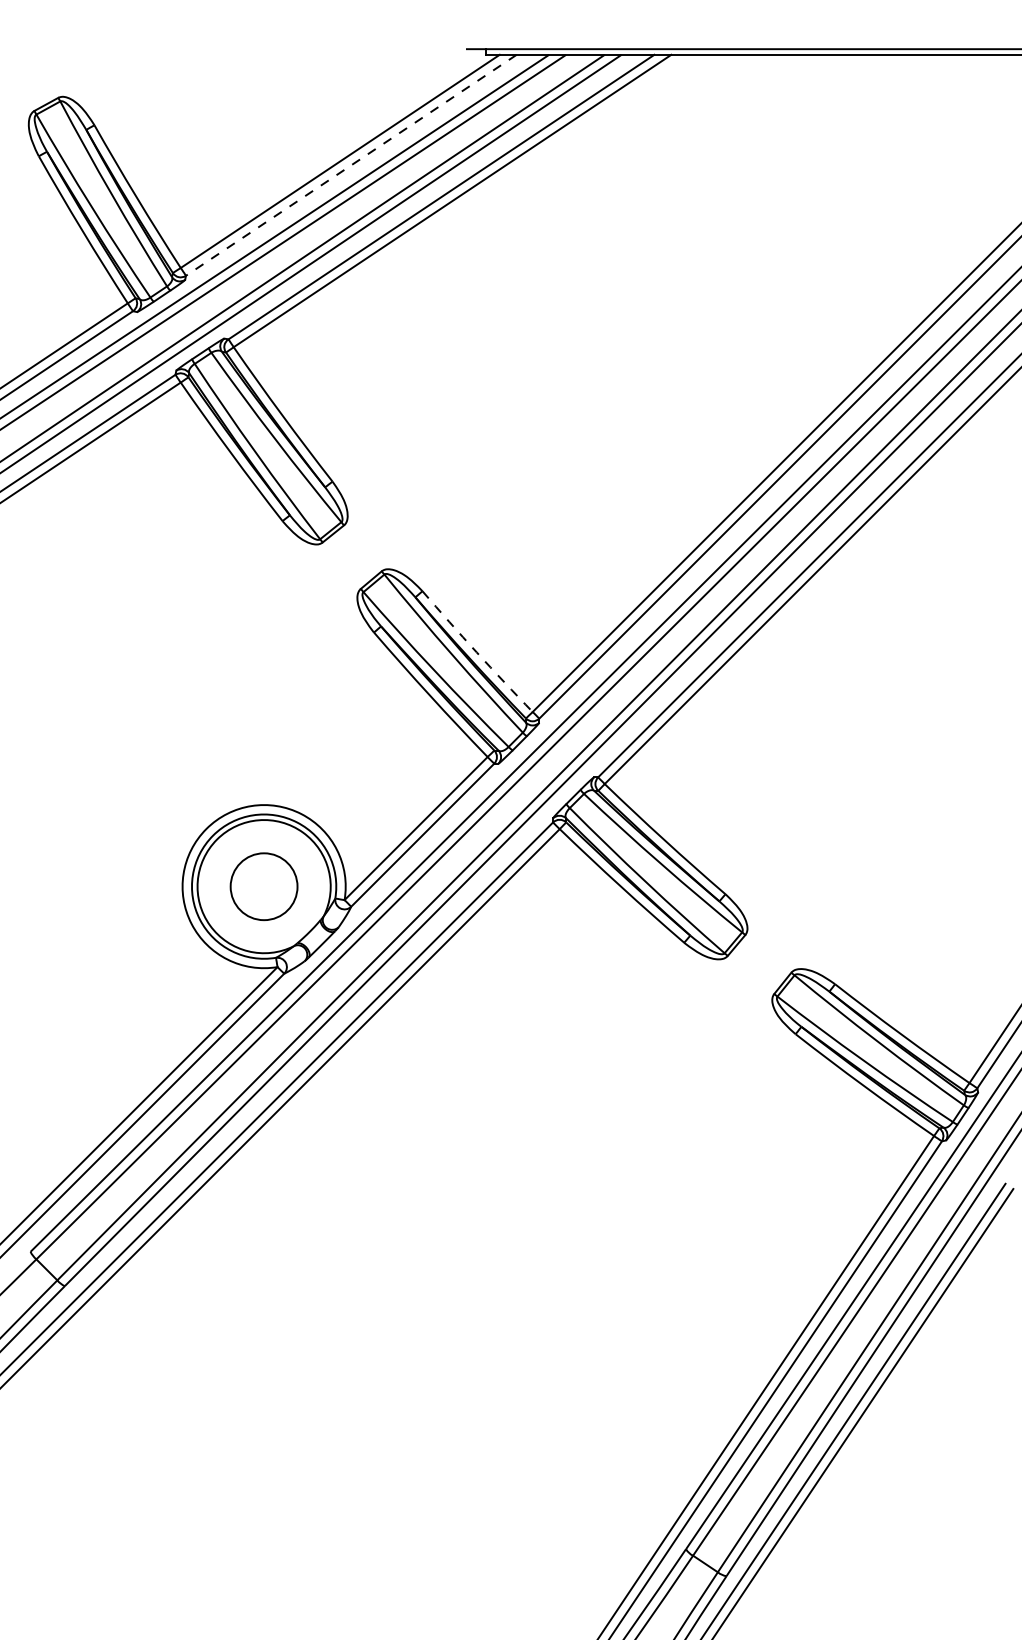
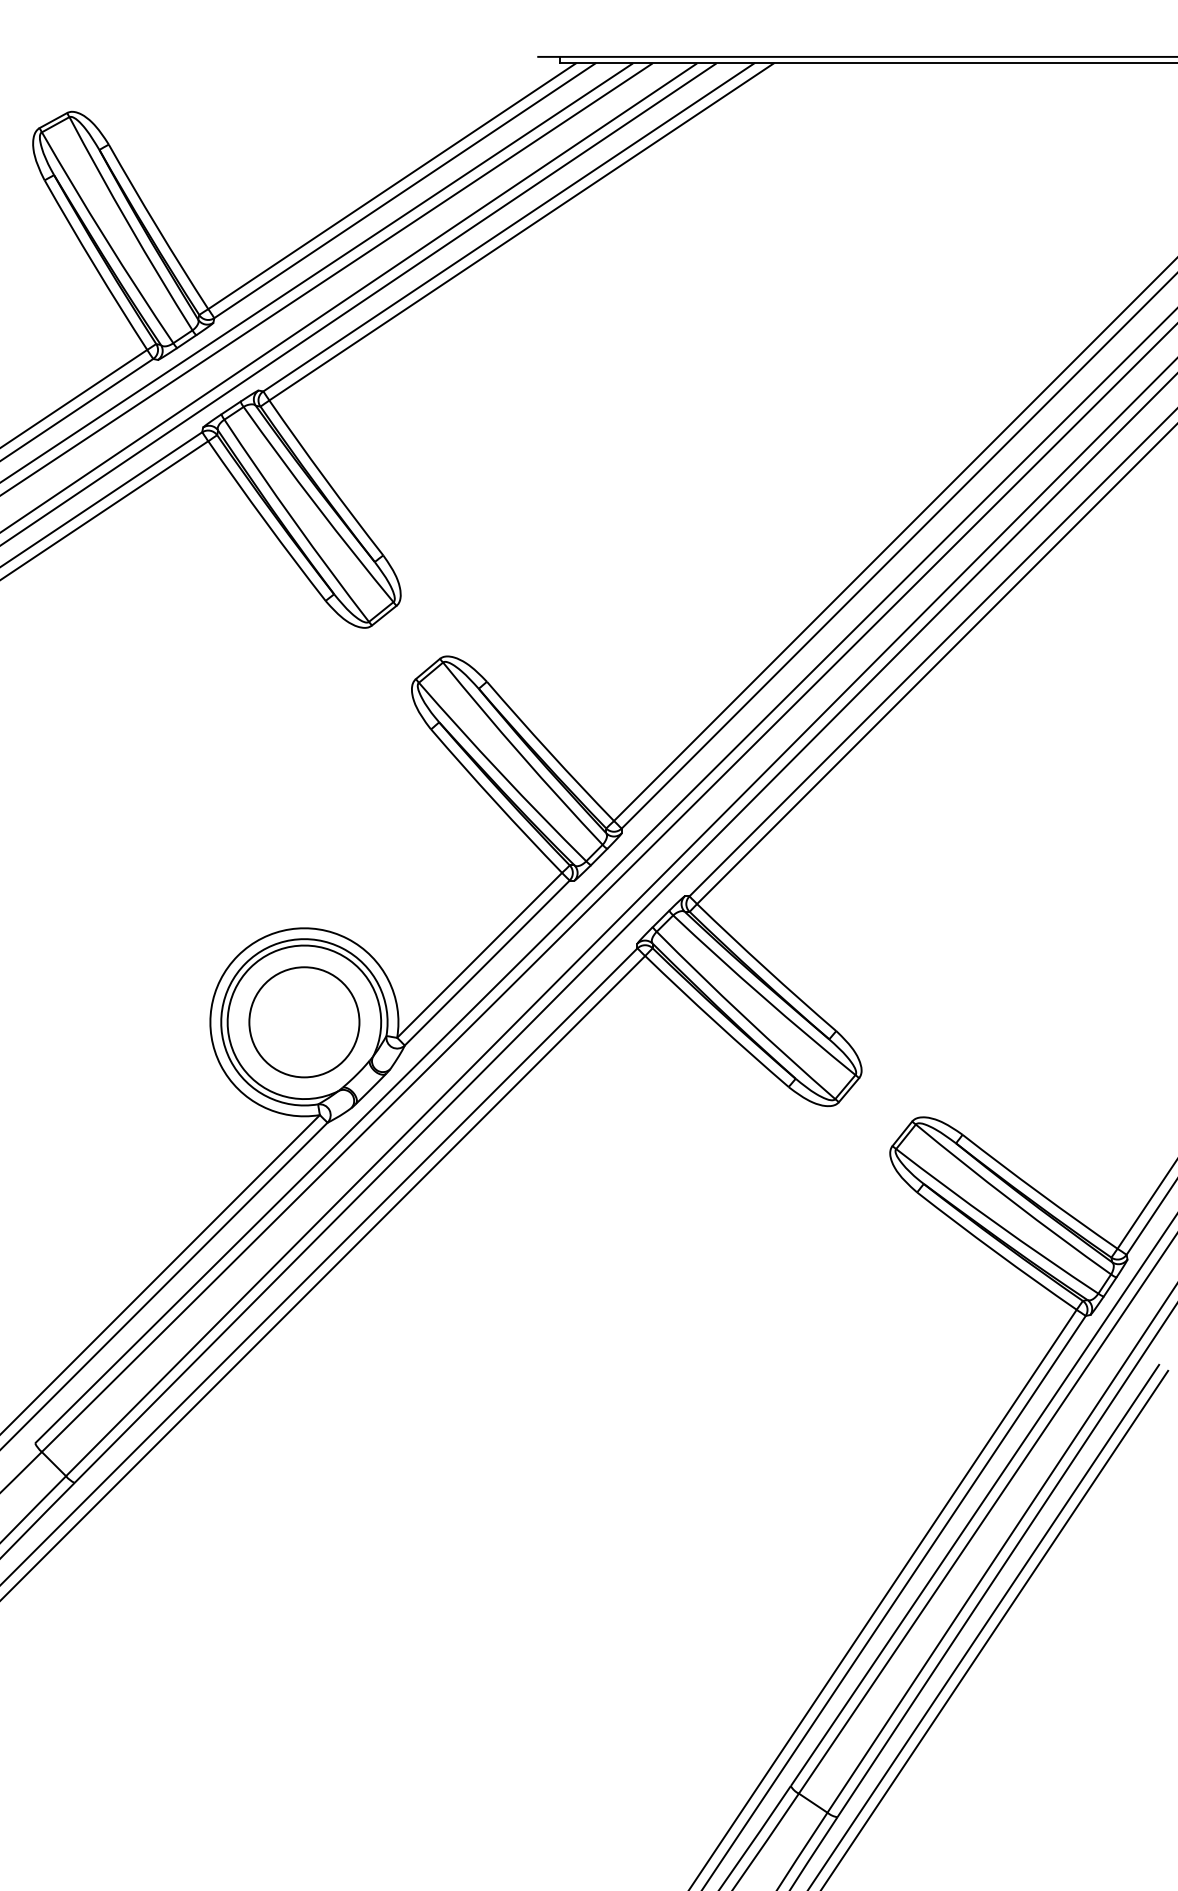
line: (351, 165) -> (405, 190), dashed -> solid
arc: (476, 652) -> (549, 752), dashed -> solid
circle: (263, 886) -> (303, 1022), size x1.43

